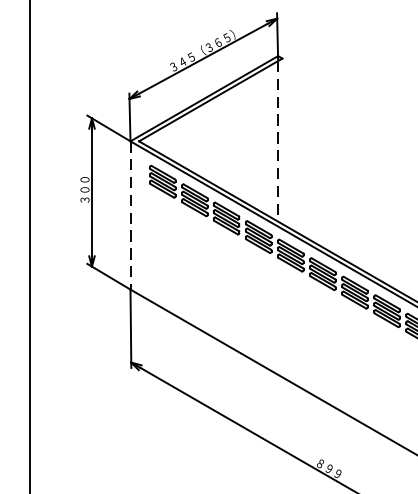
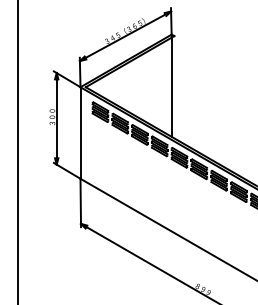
line: (277, 141) -> (171, 87), dashed -> solid
line: (130, 216) -> (80, 133), dashed -> solid

